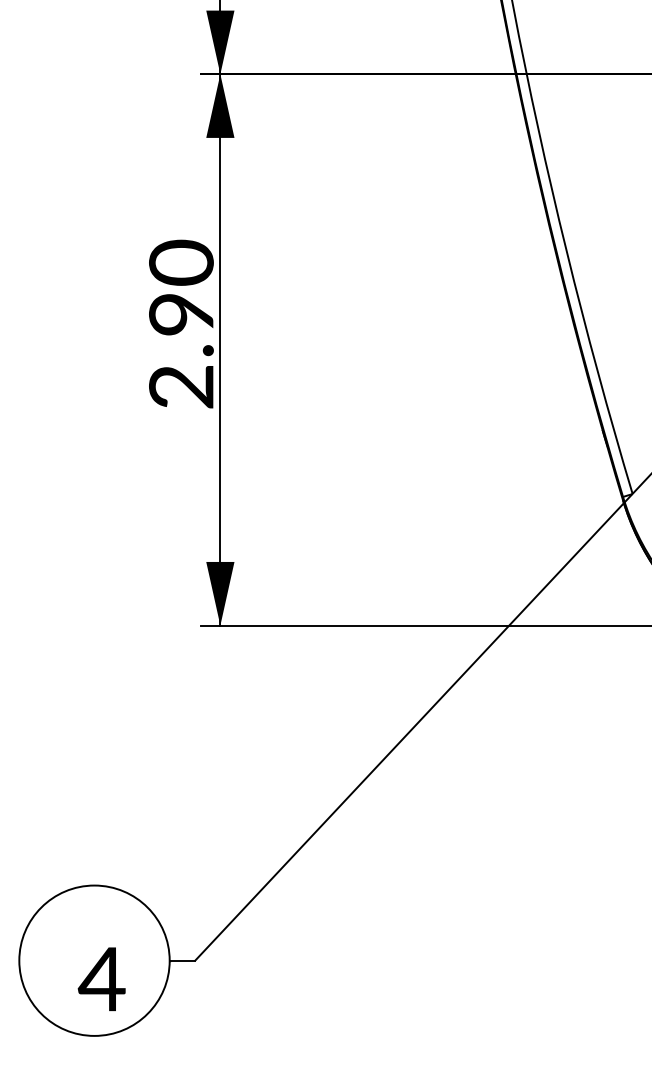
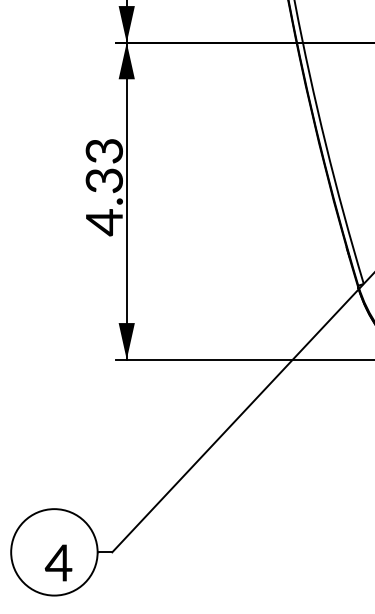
text: (179, 324) -> (103, 186), 2.90 -> 4.33

